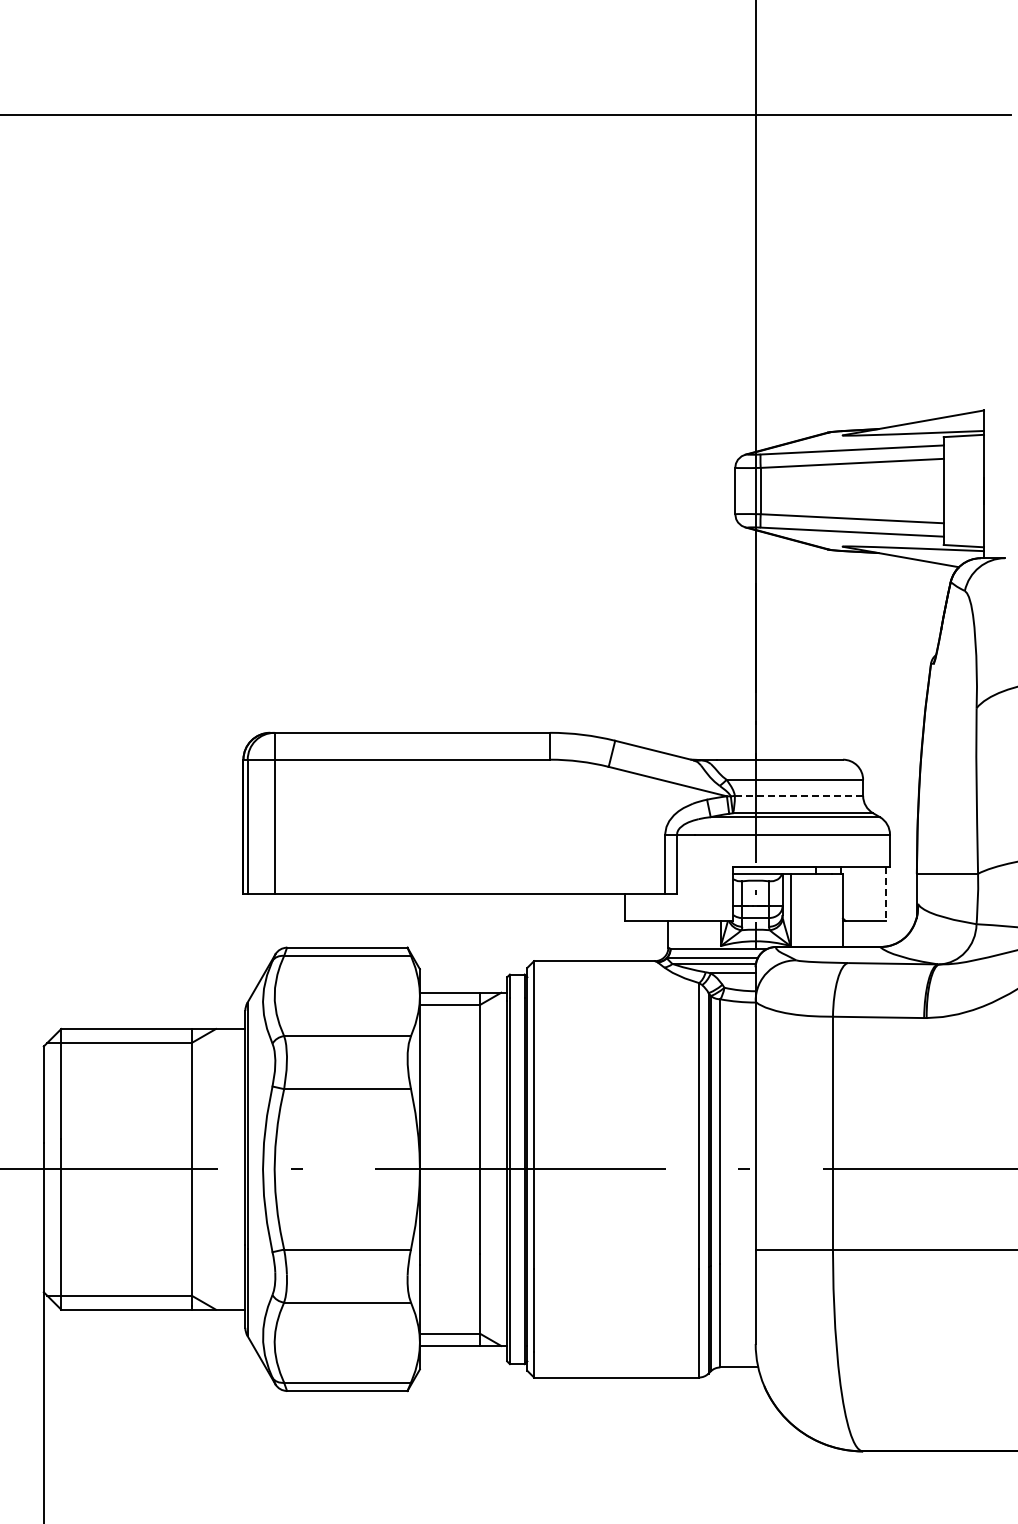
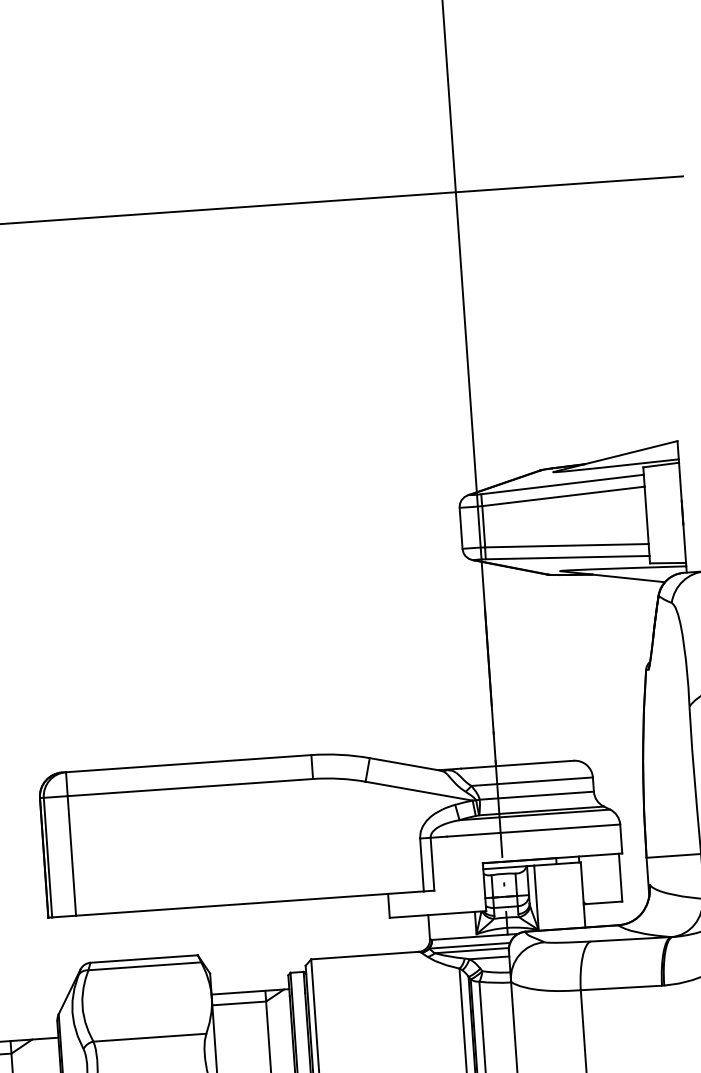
line: (799, 795) -> (537, 795), dashed -> solid
line: (886, 894) -> (620, 878), dashed -> solid

